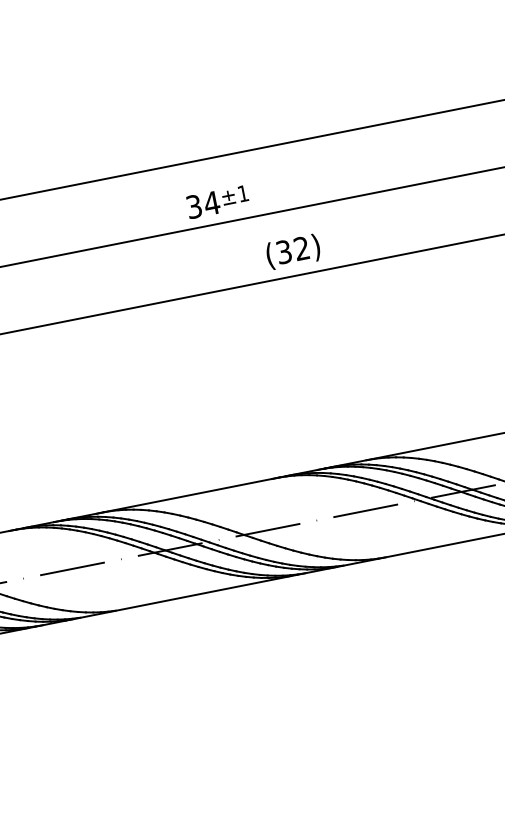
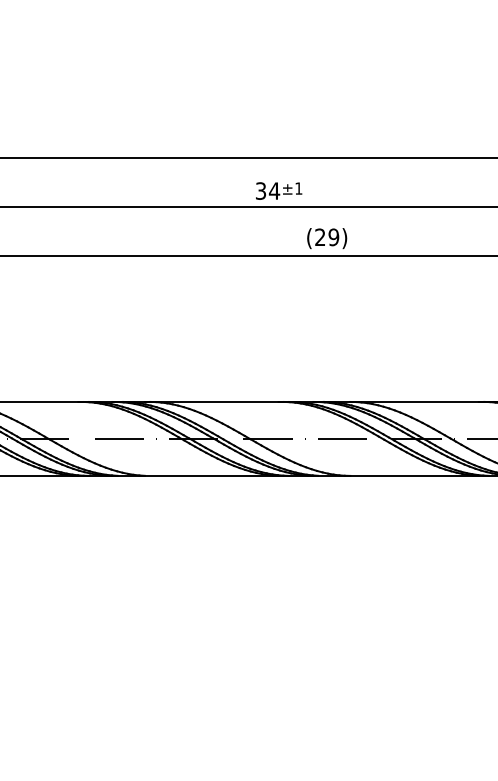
text: (293, 250) -> (327, 237), (32) -> (29)

